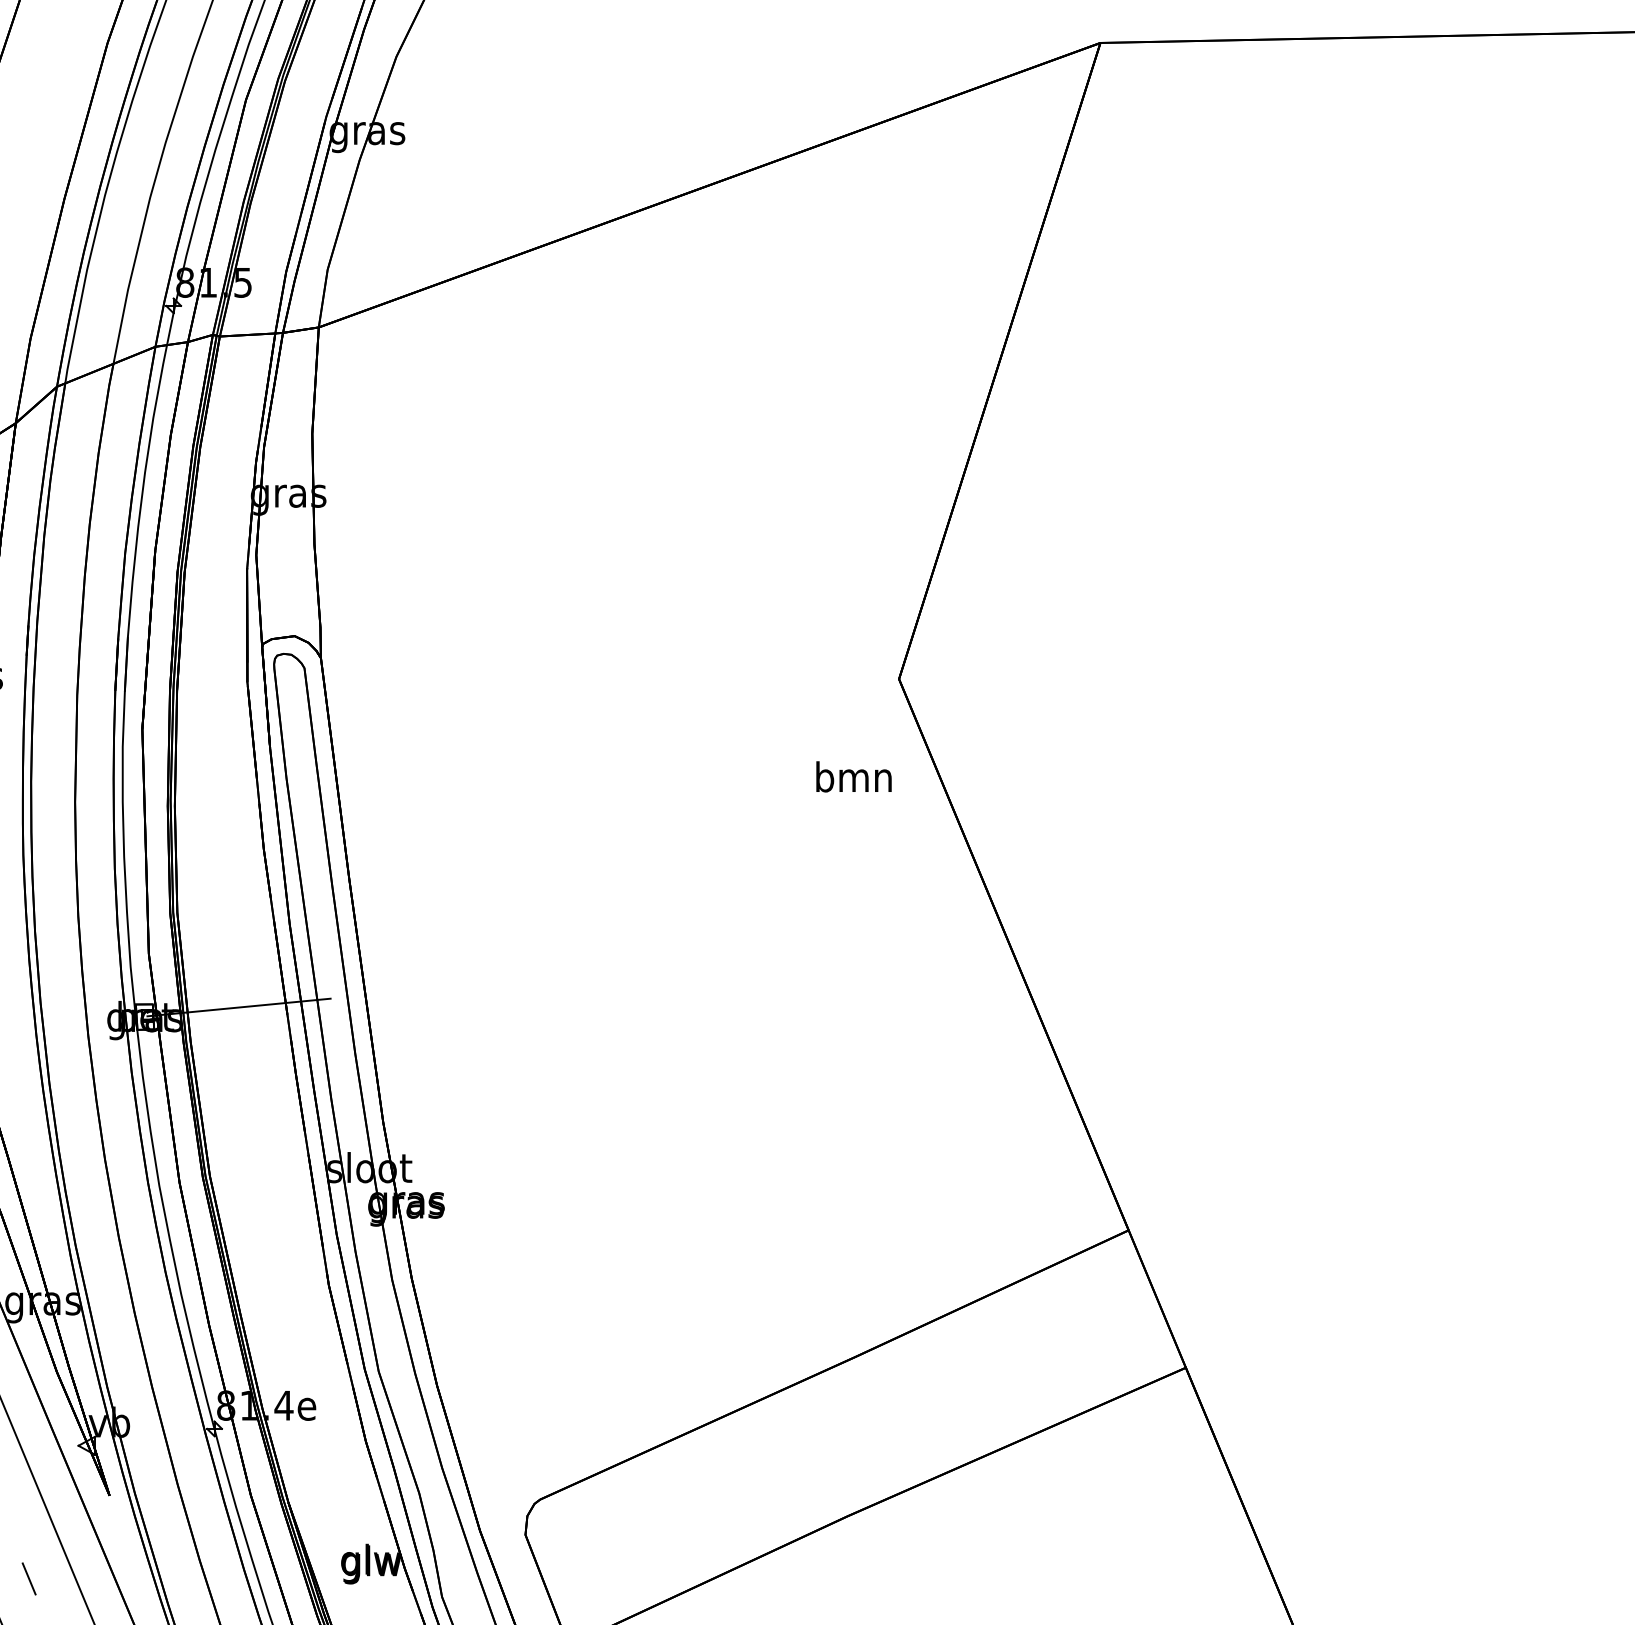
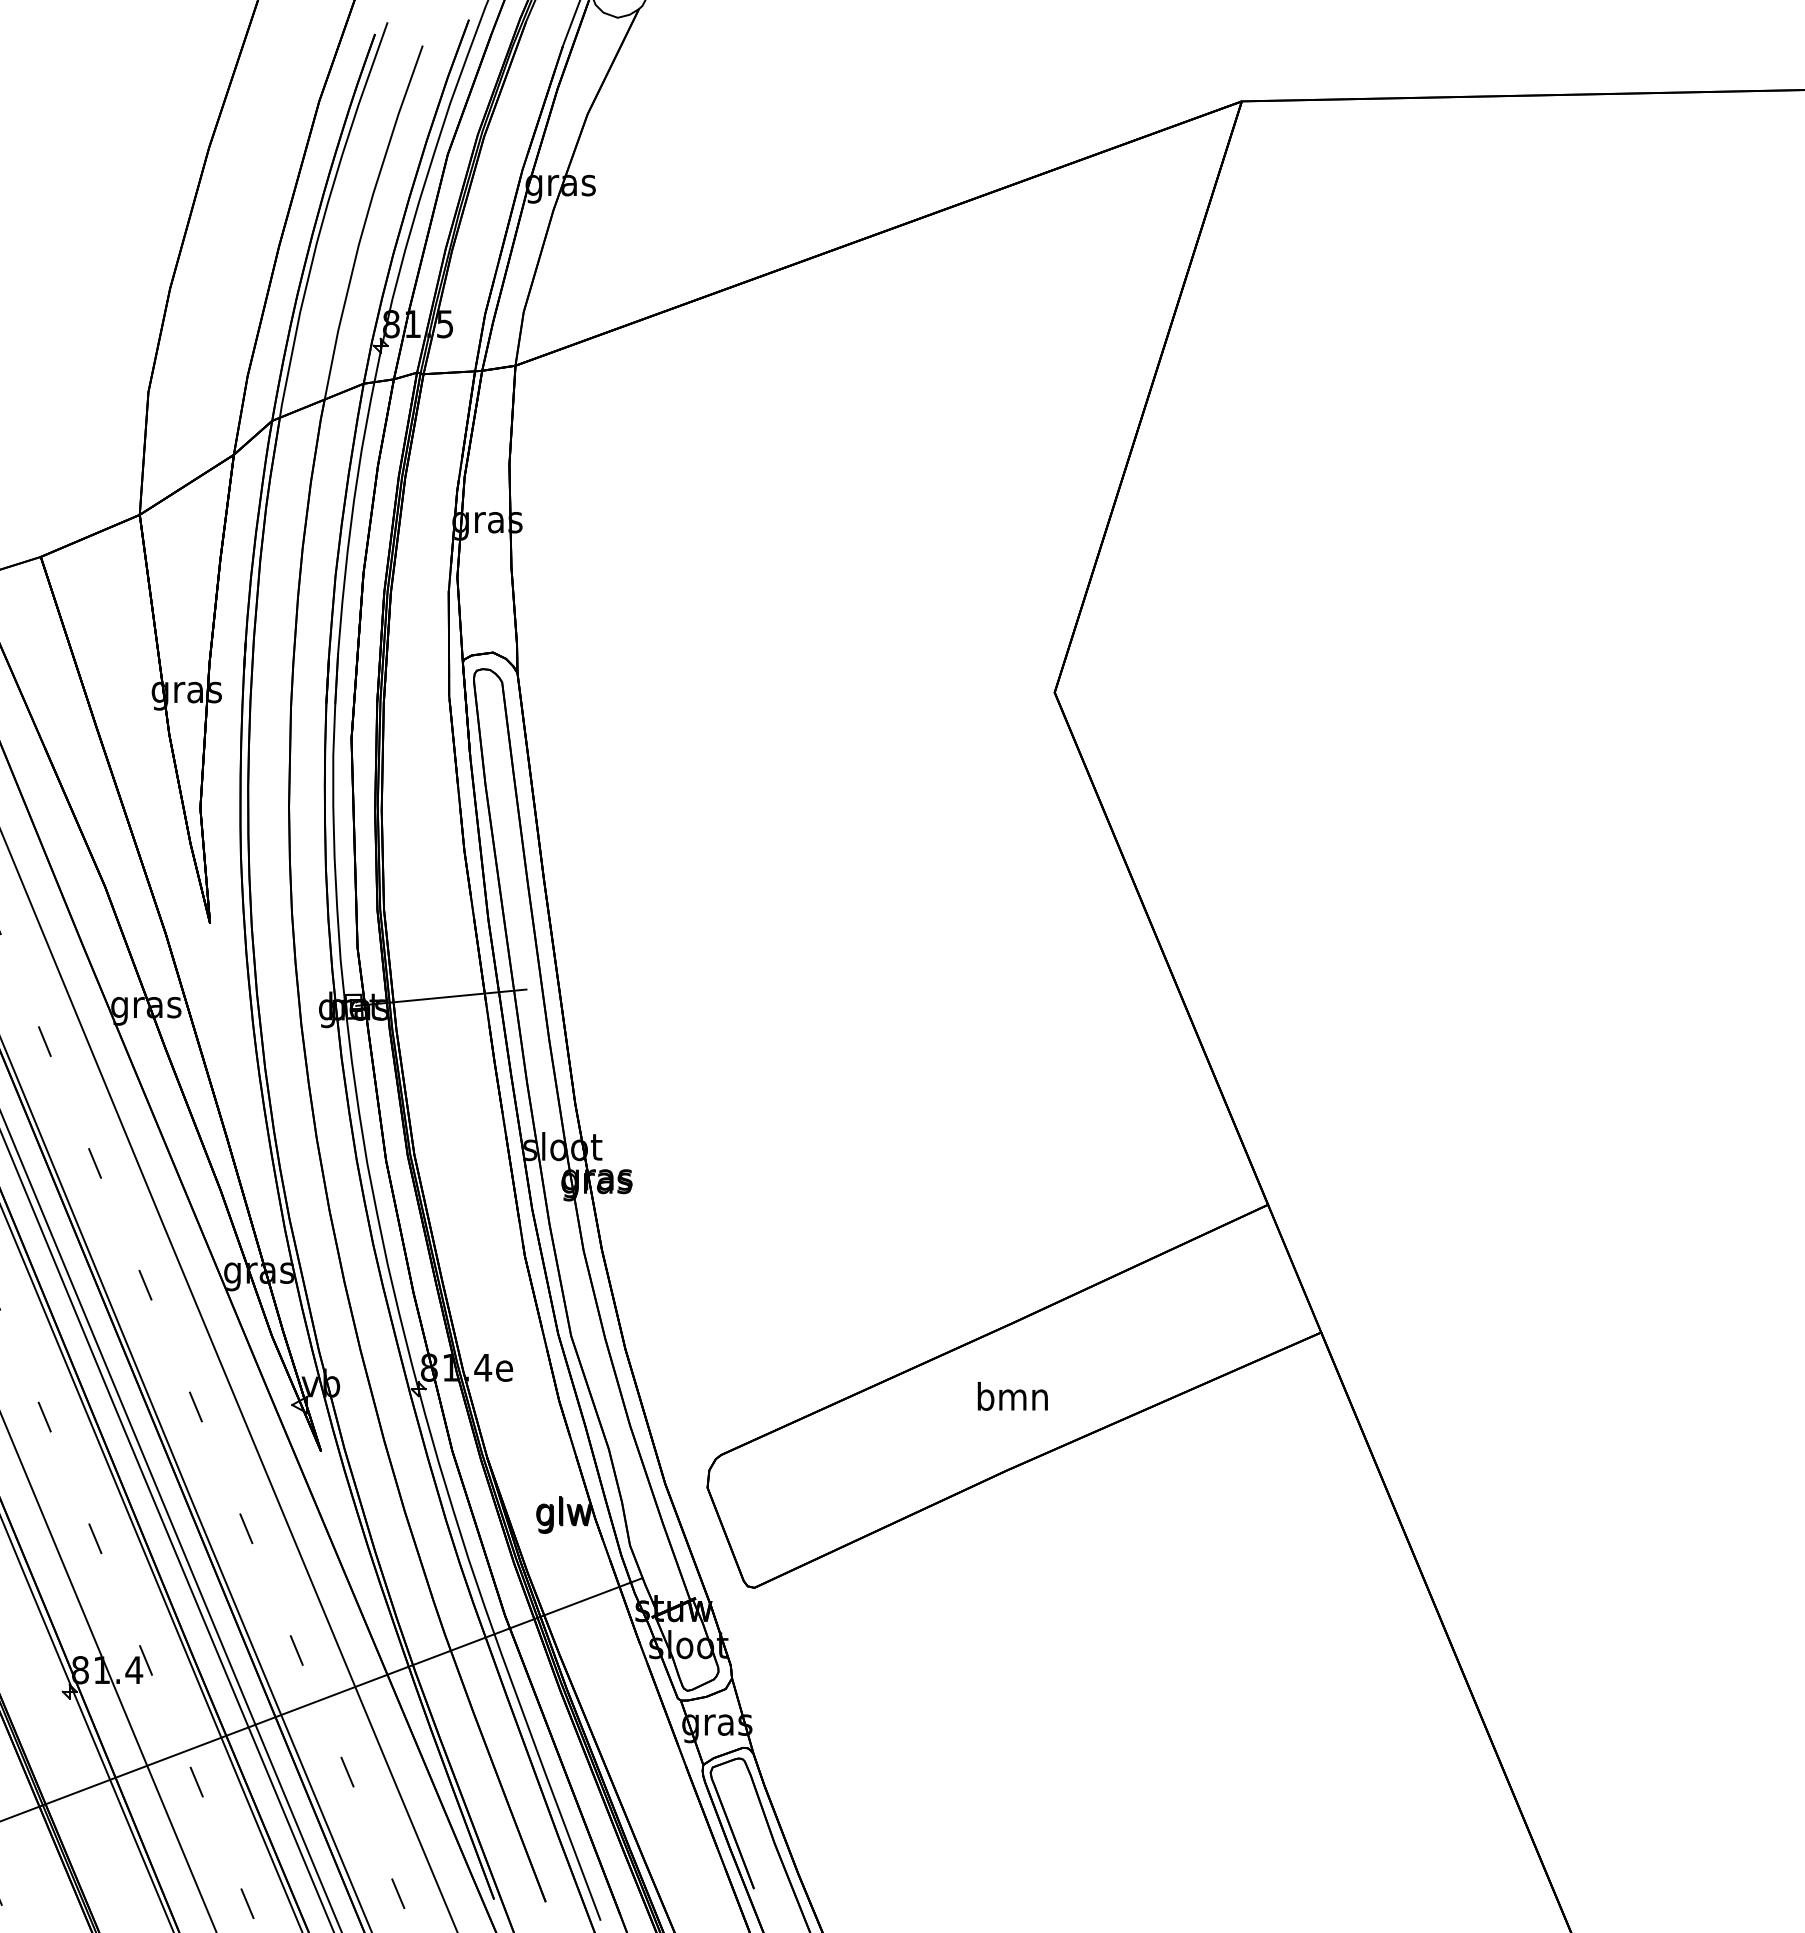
text: (853, 776) -> (1012, 1396), moved

